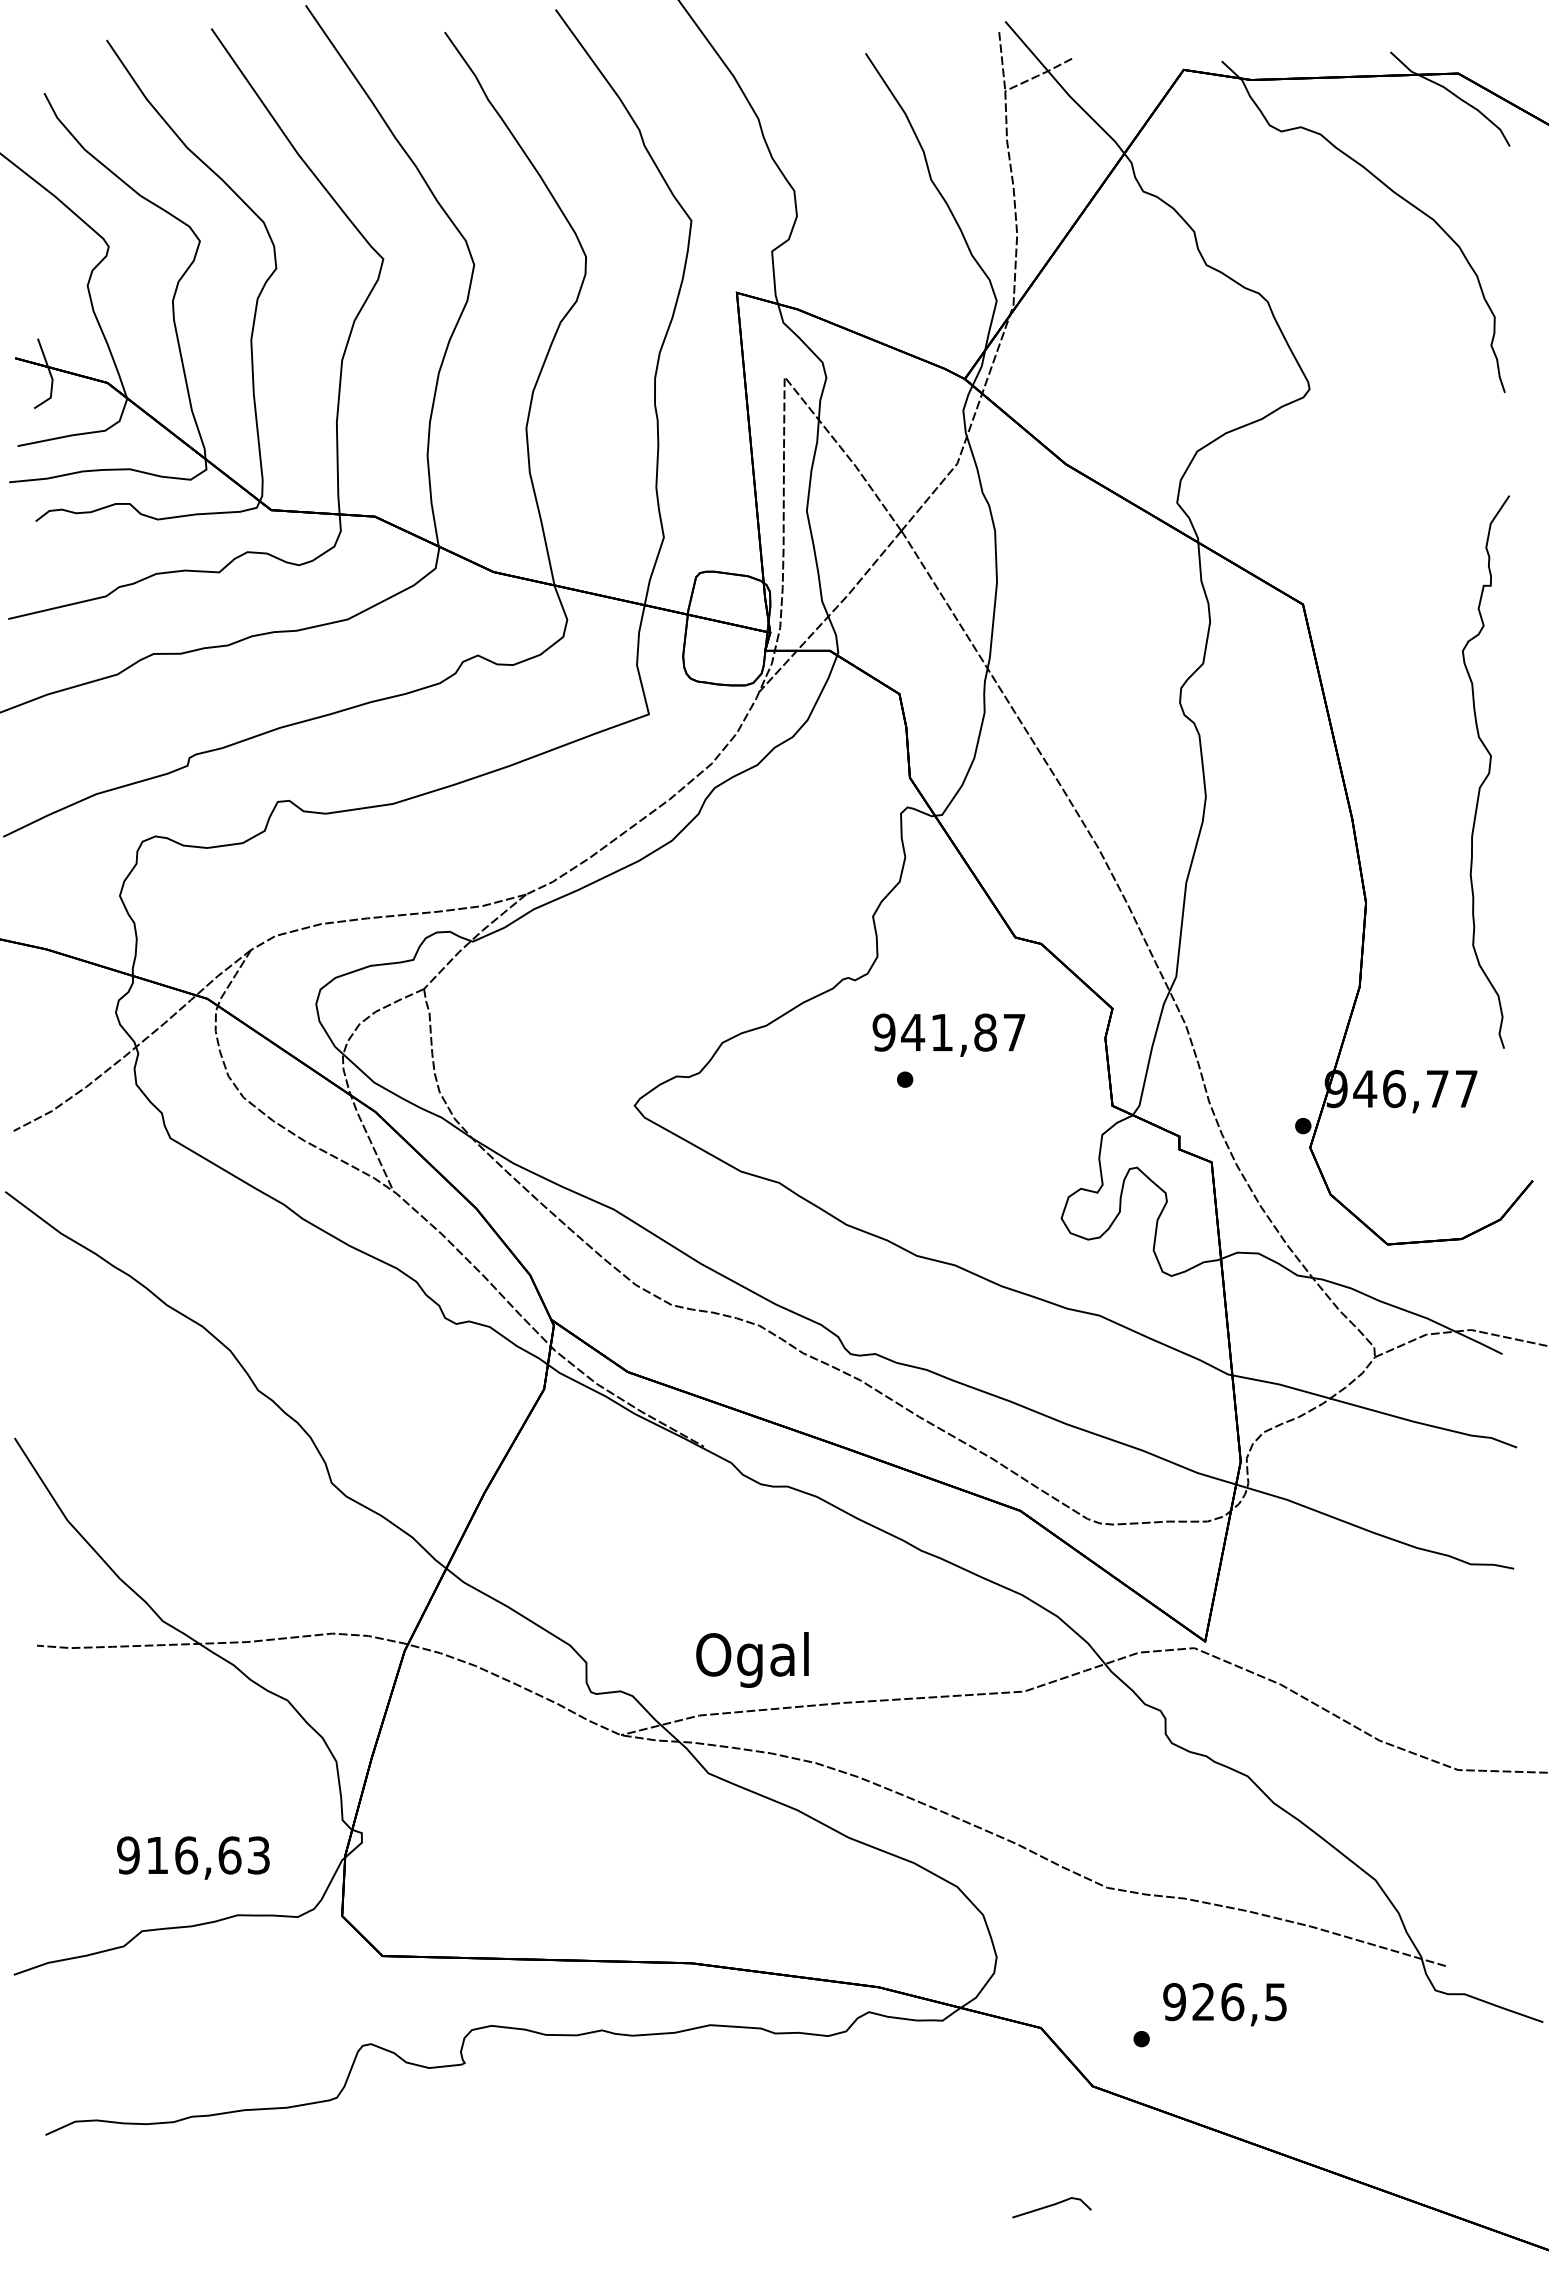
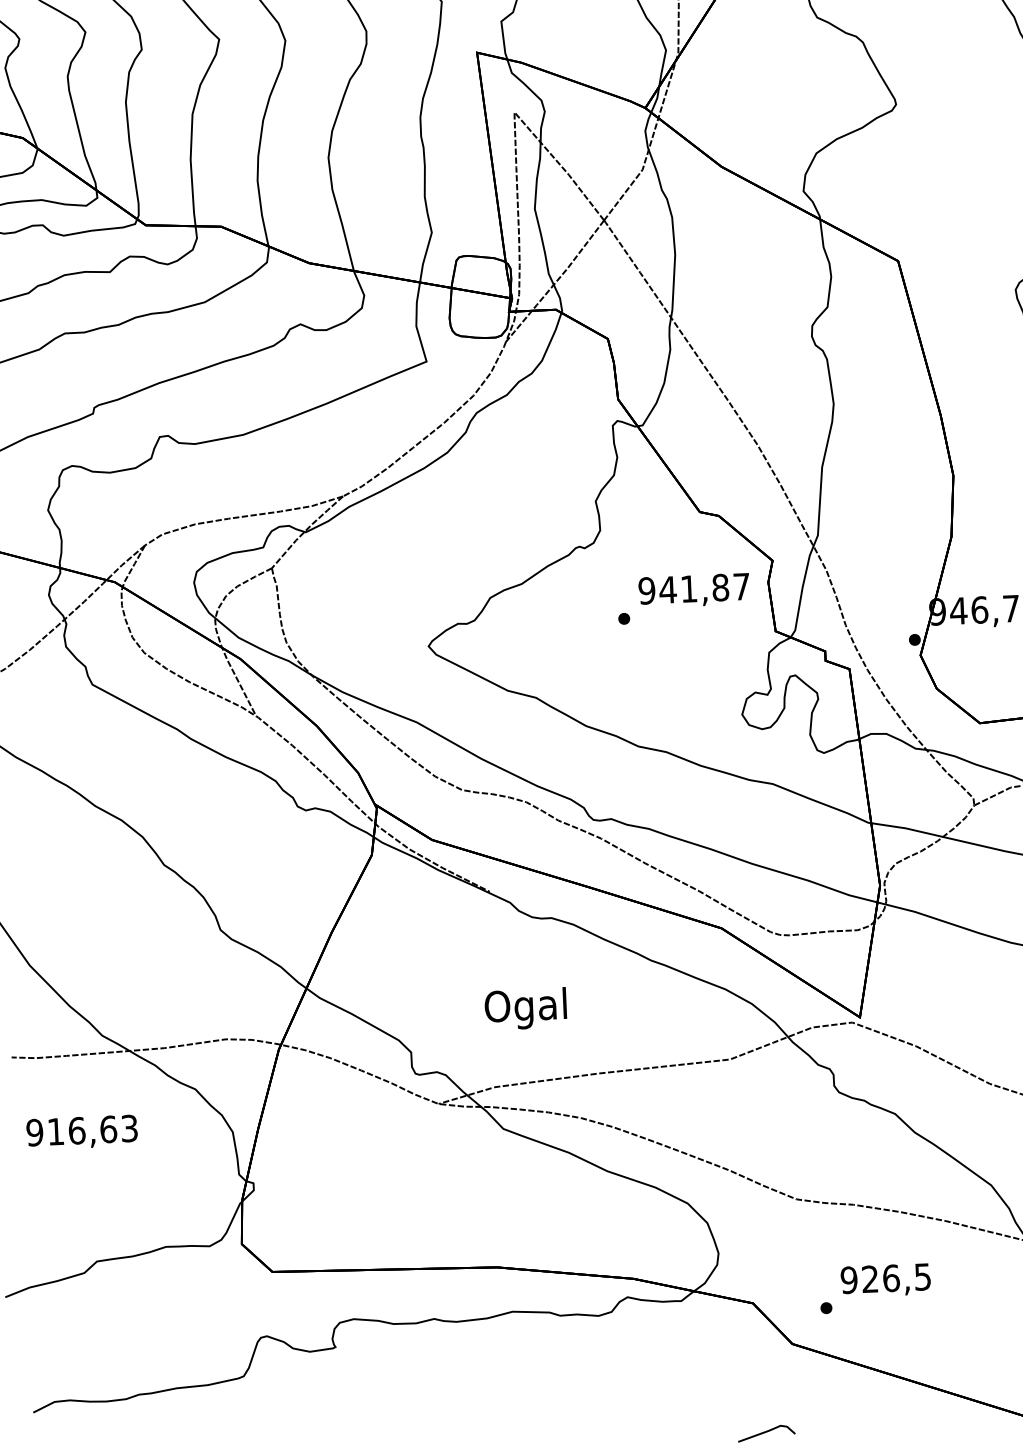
text: (948, 1034) -> (693, 590), moved
text: (752, 1659) -> (525, 1008), moved
text: (193, 1857) -> (82, 1132), moved

